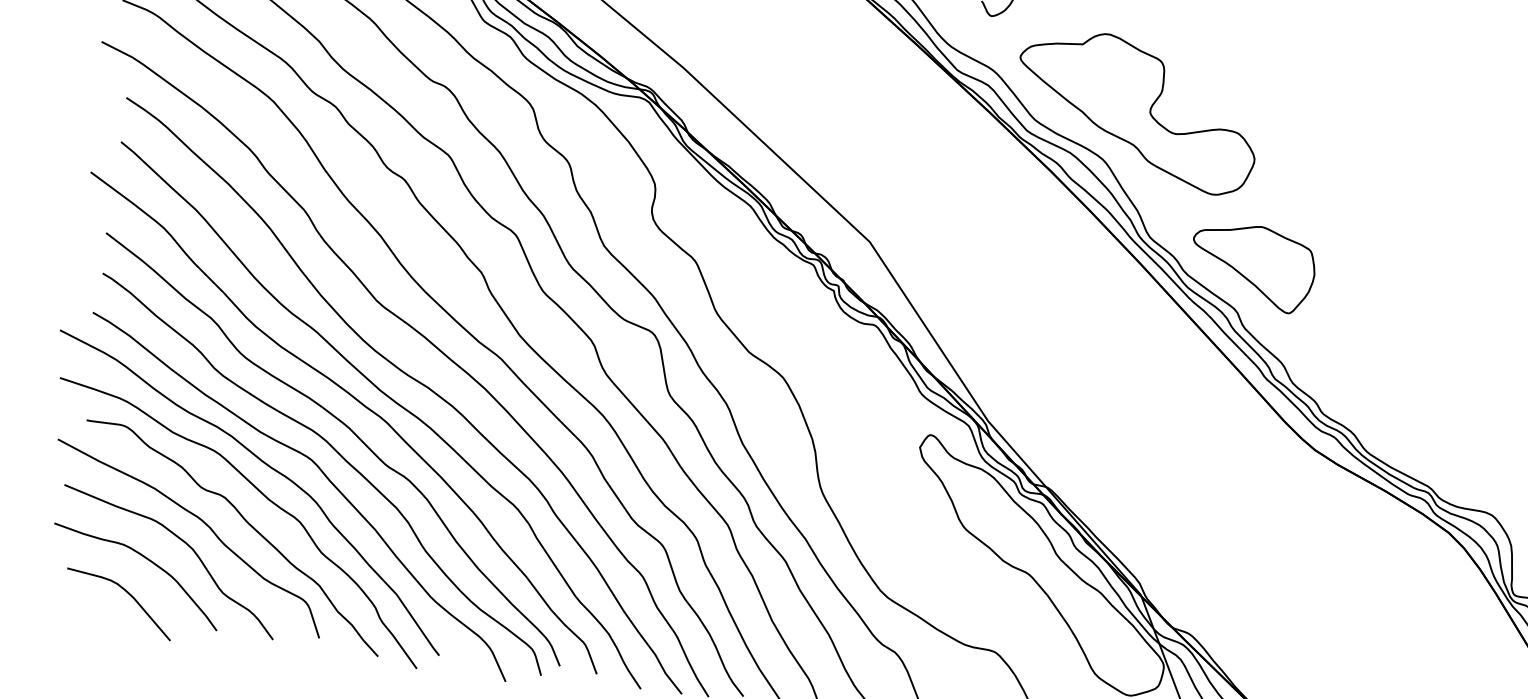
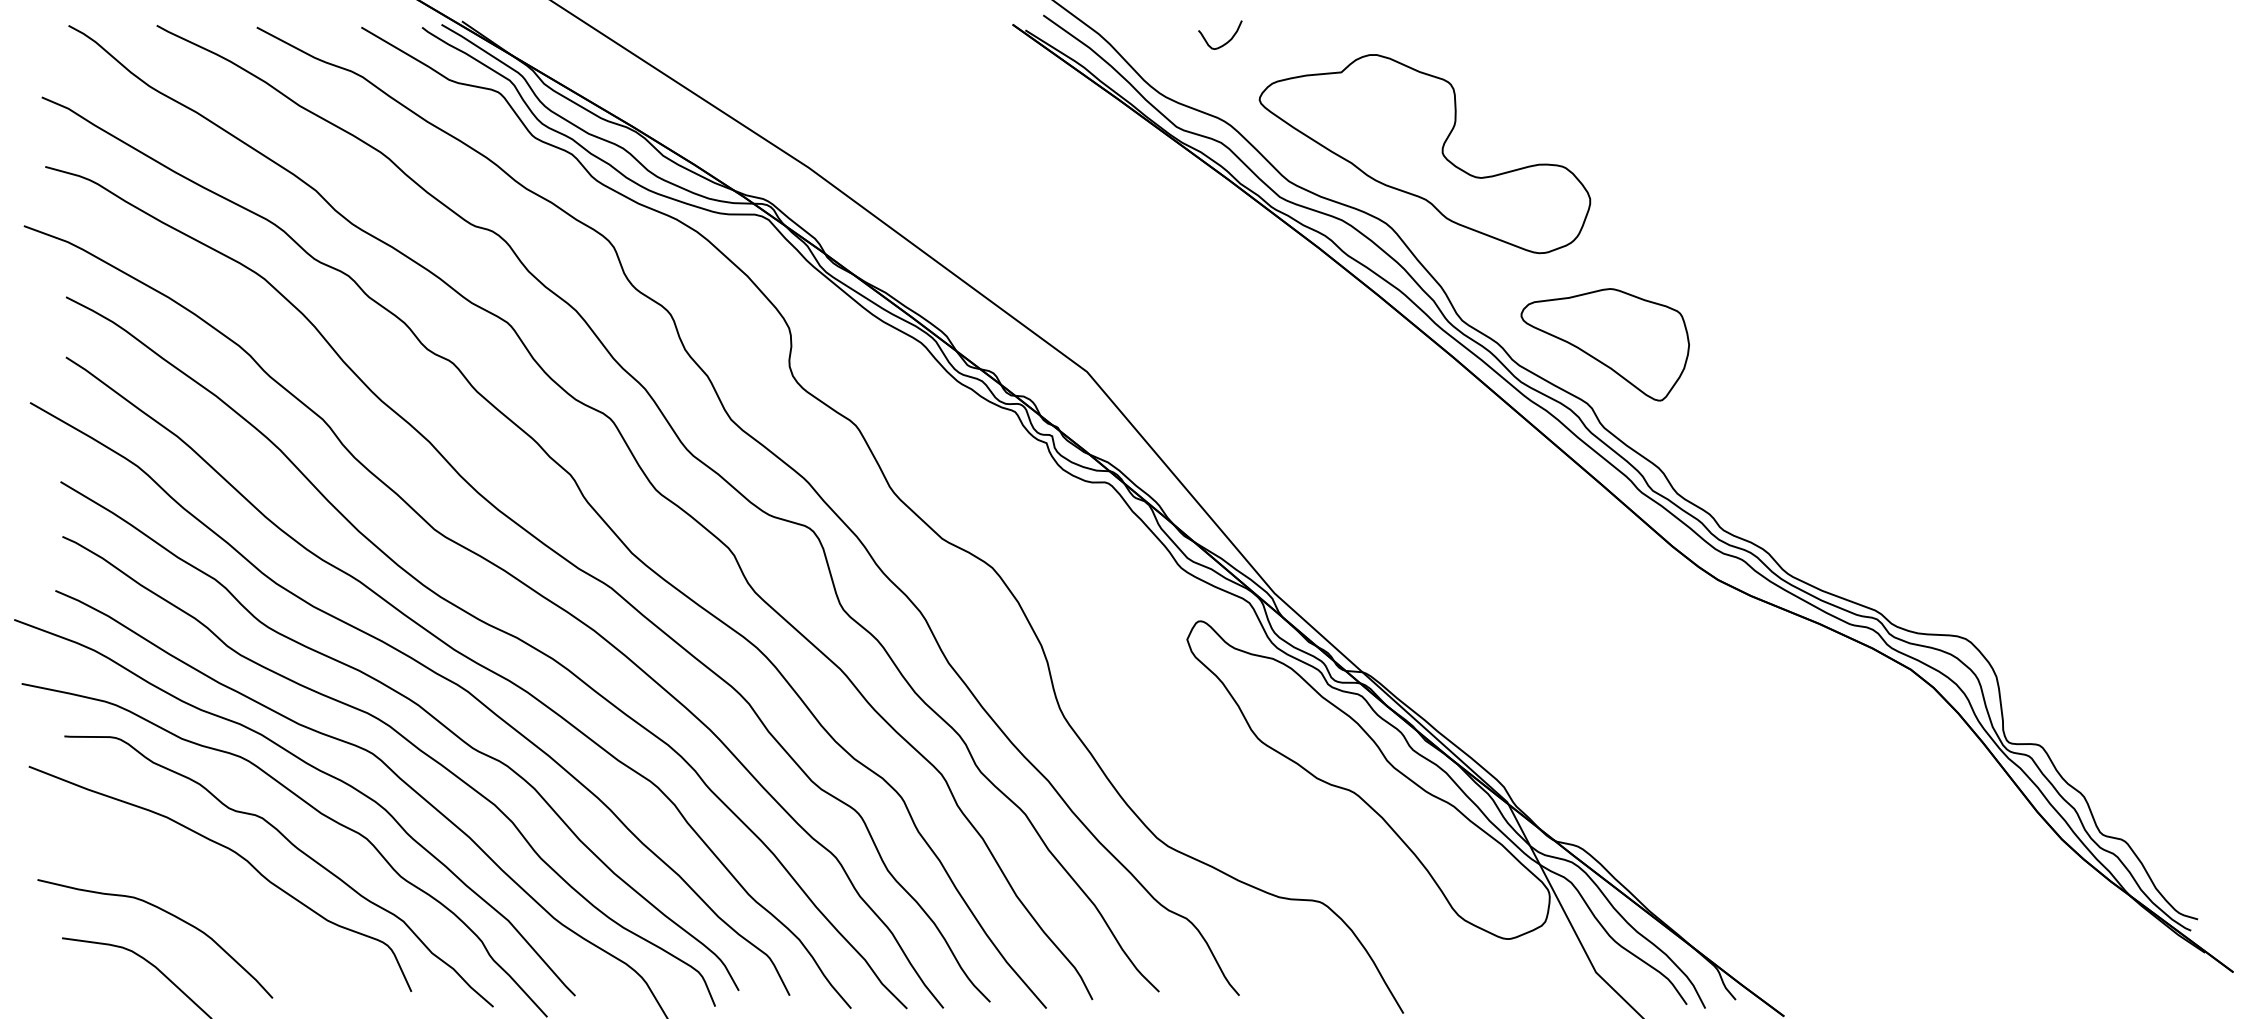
curve: (183, 542) -> (213, 884), removed

